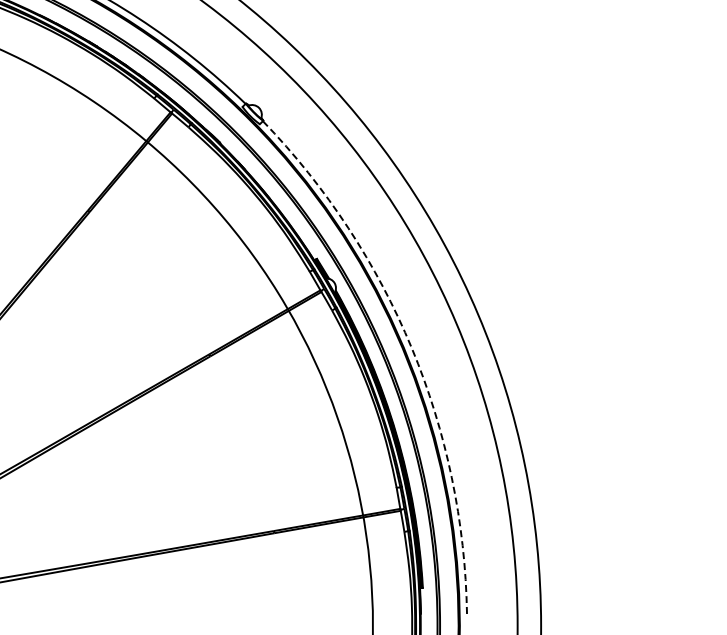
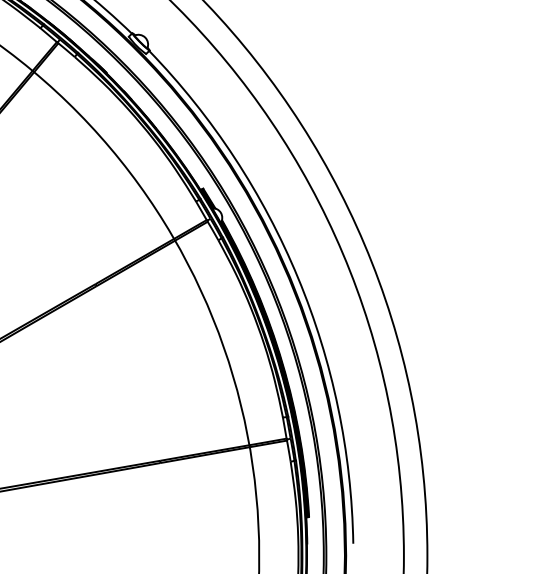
arc: (411, 348) -> (297, 278), dashed -> solid

